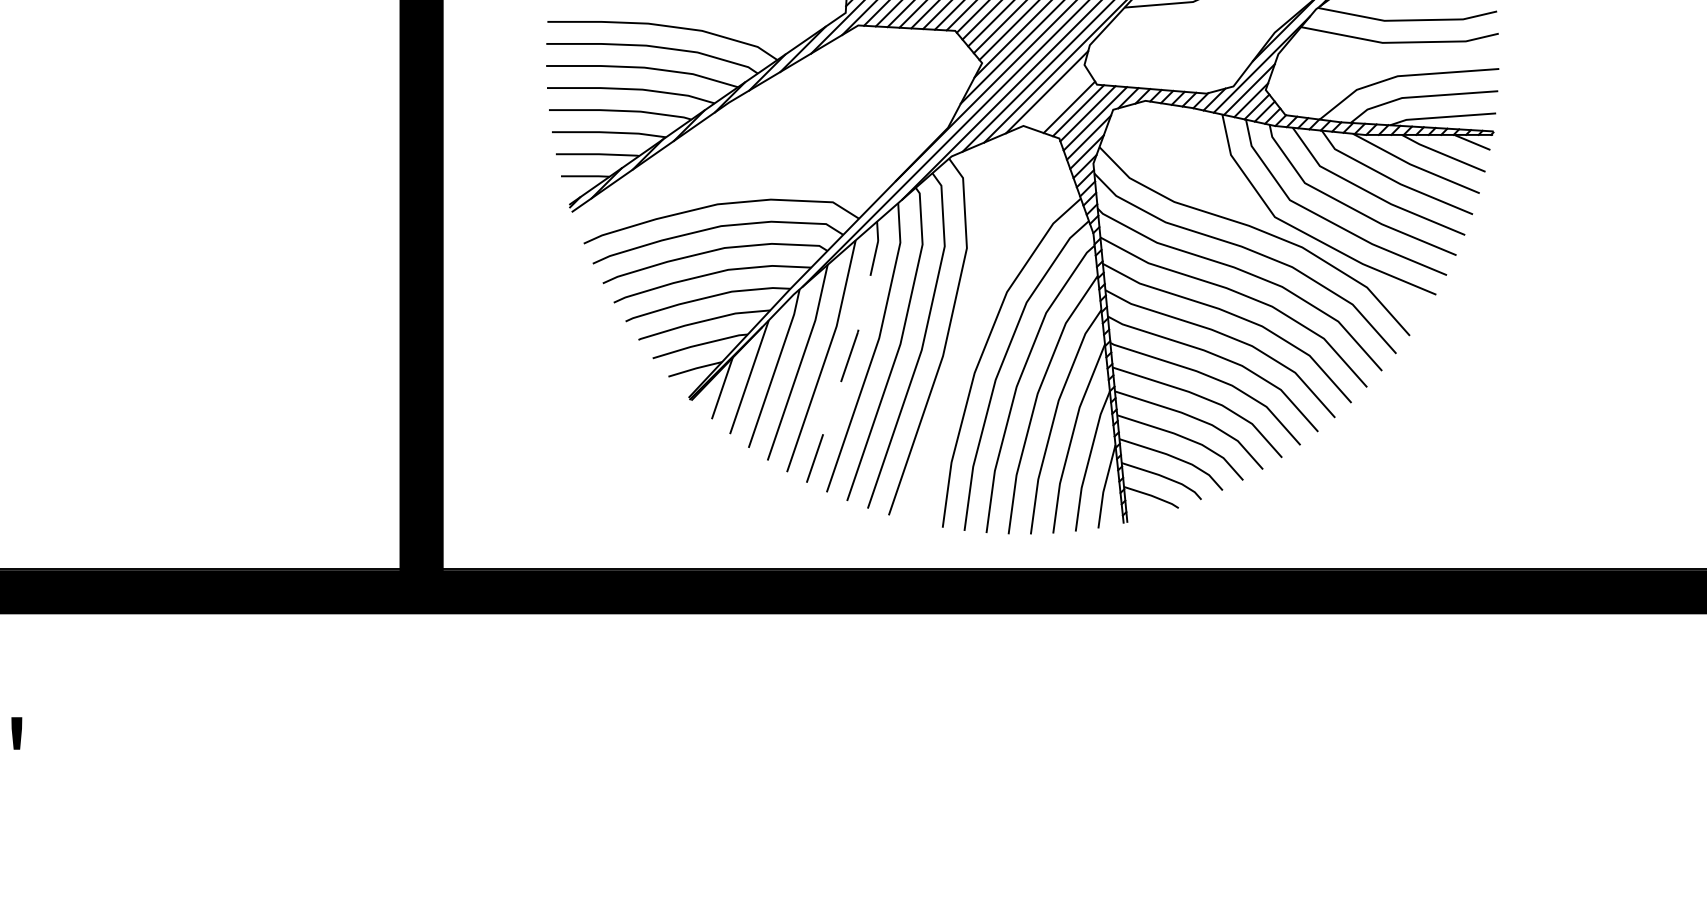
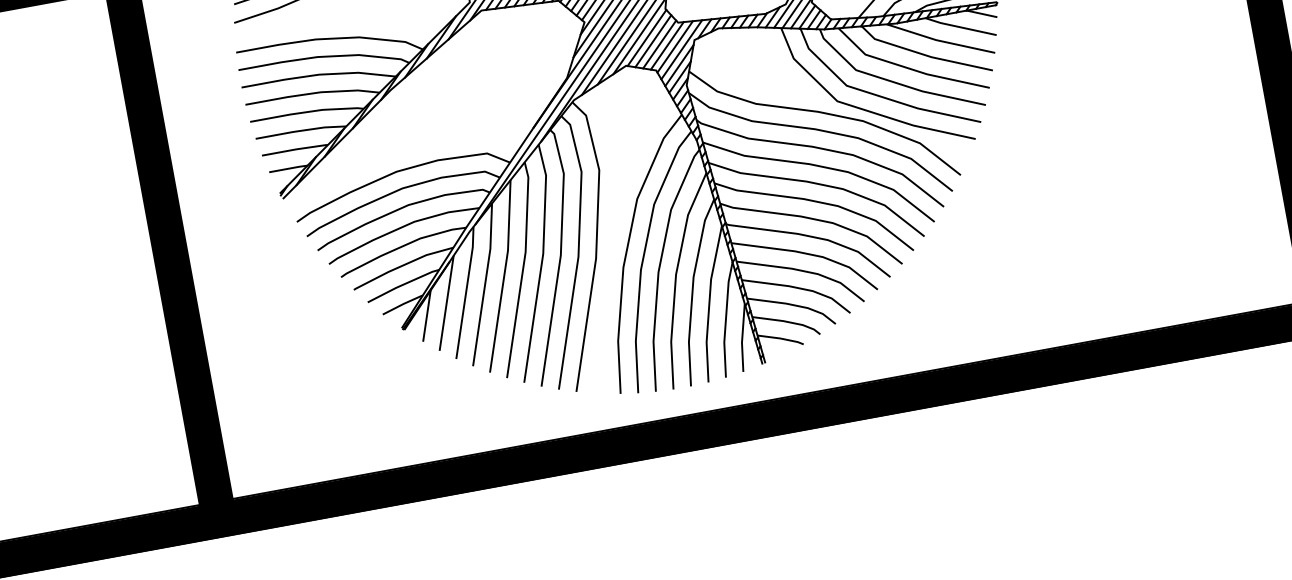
line: (1055, 96) -> (647, 37), added
line: (1062, 101) -> (653, 40), added
line: (850, 353) -> (522, 270), dashed -> solid

